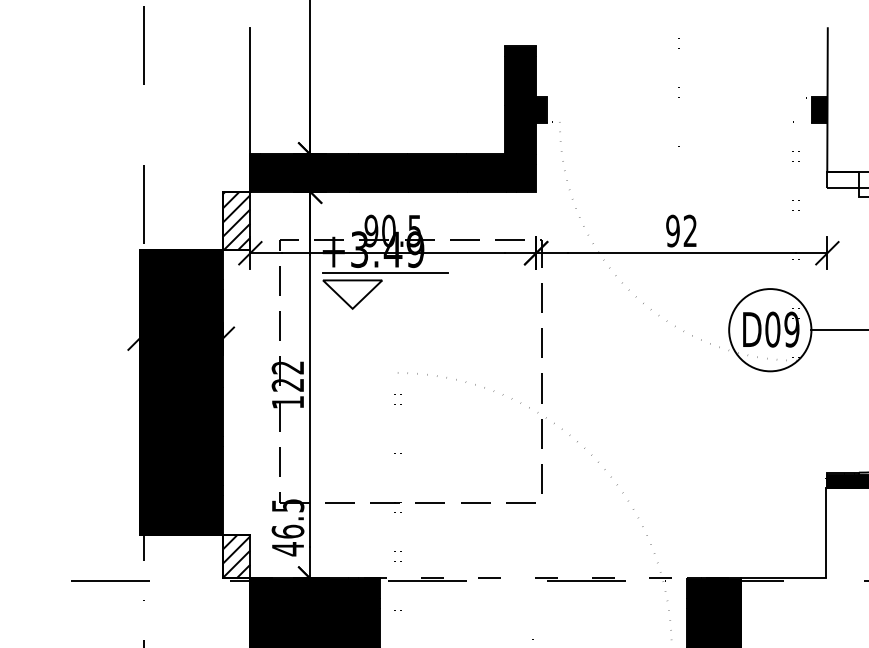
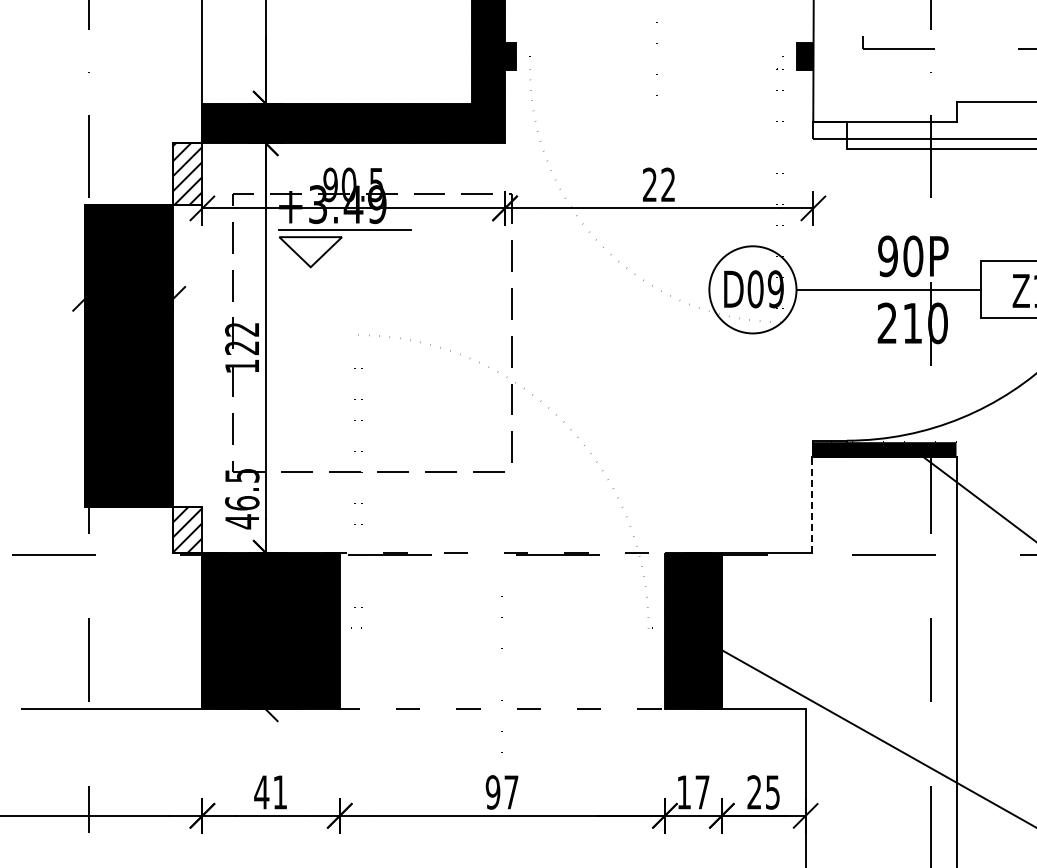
text: (672, 230) -> (649, 184), 92 -> 22
line: (826, 533) -> (812, 505), solid -> dashed

